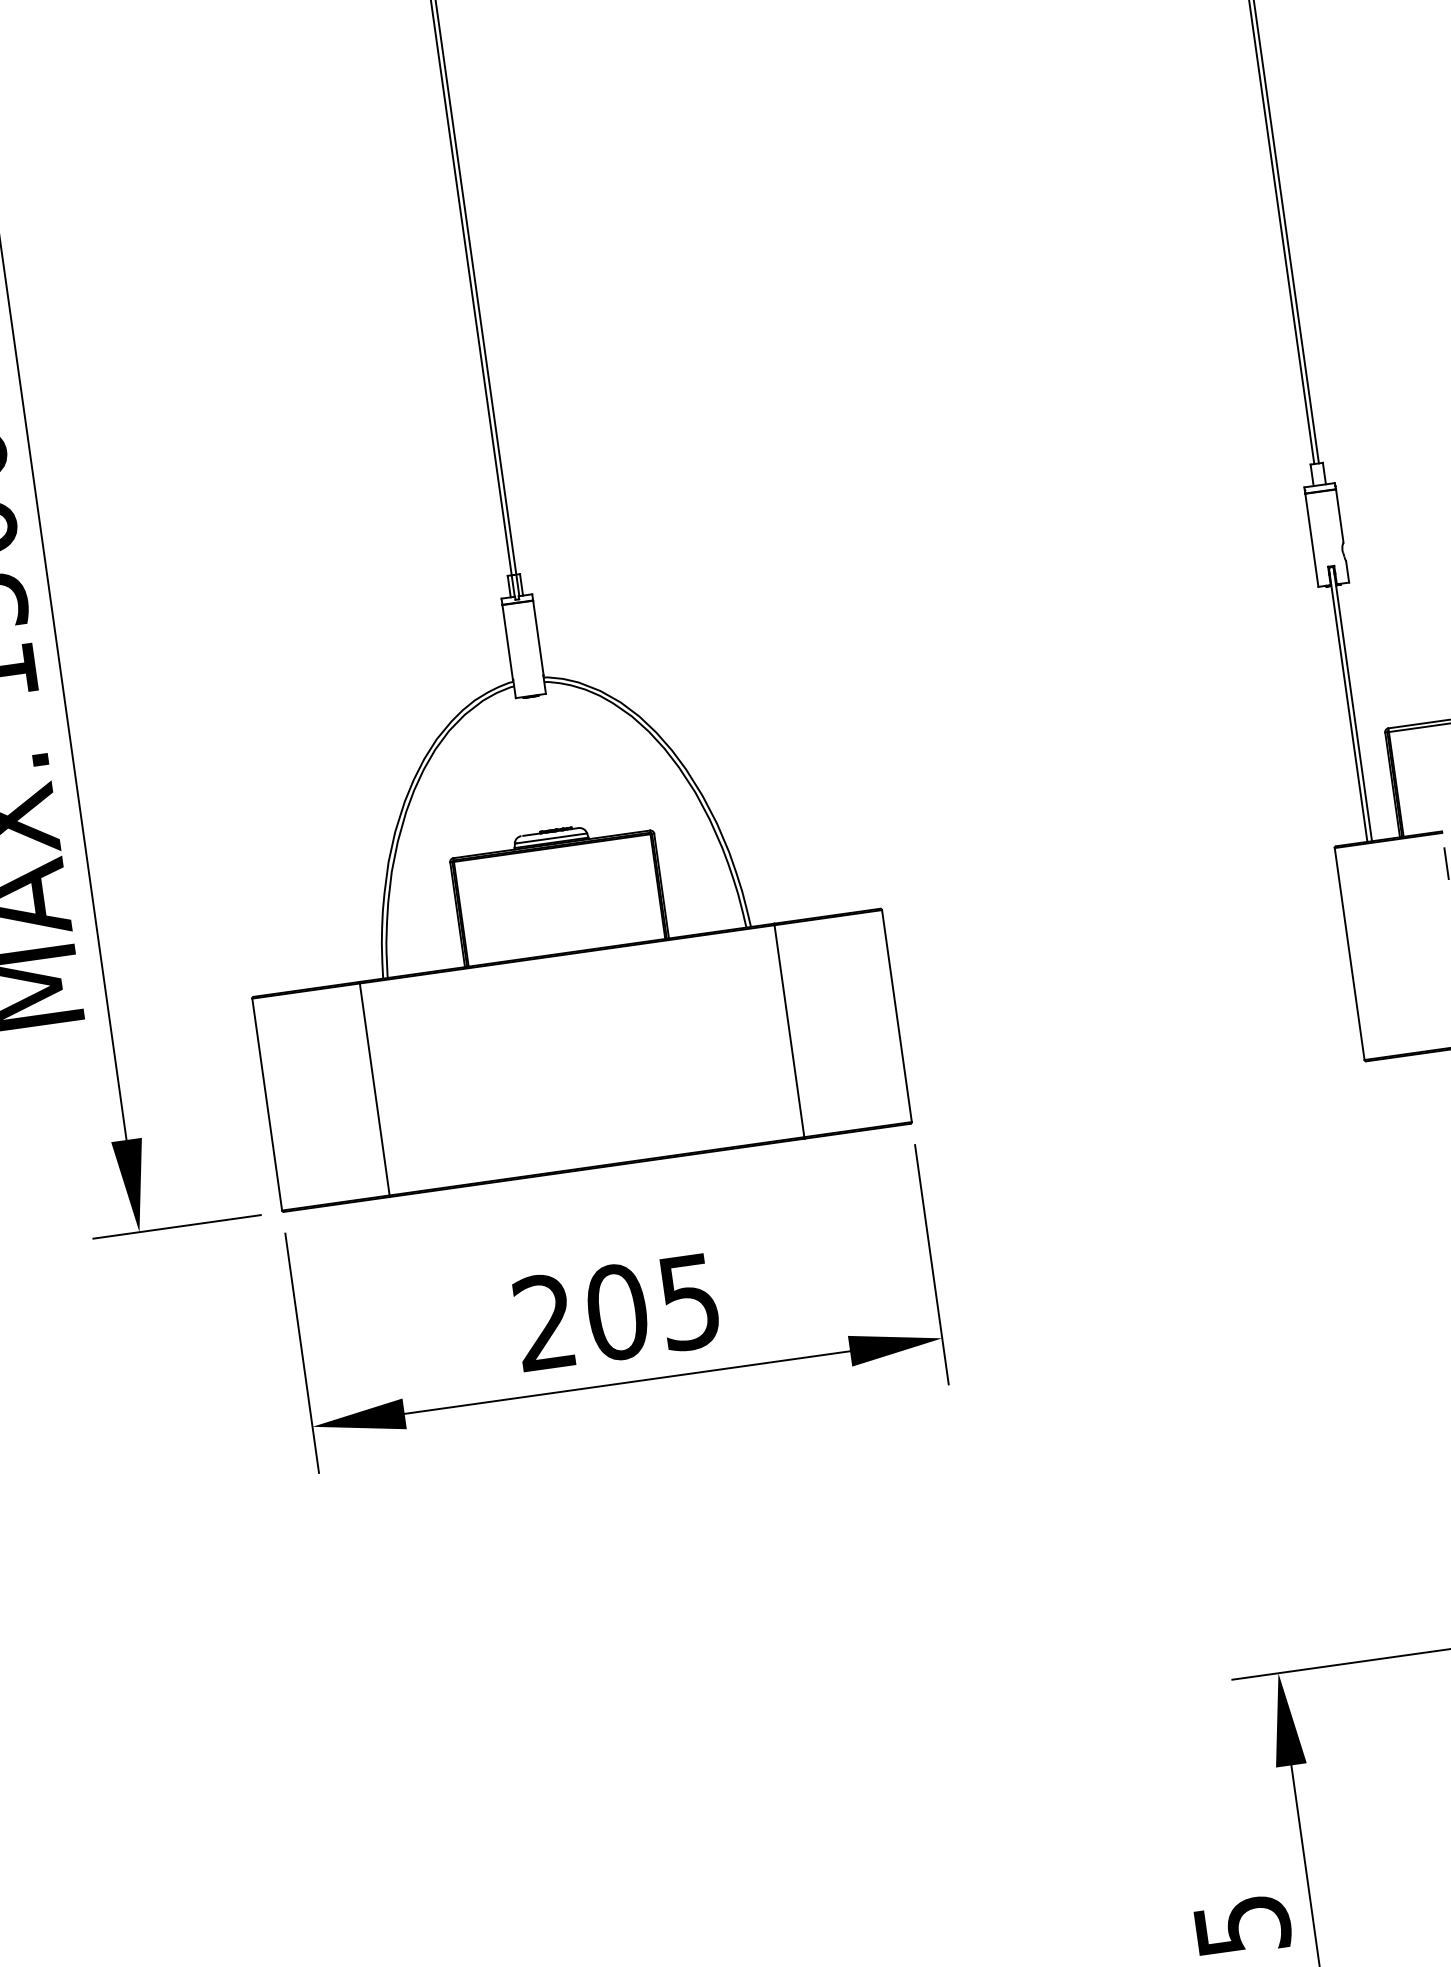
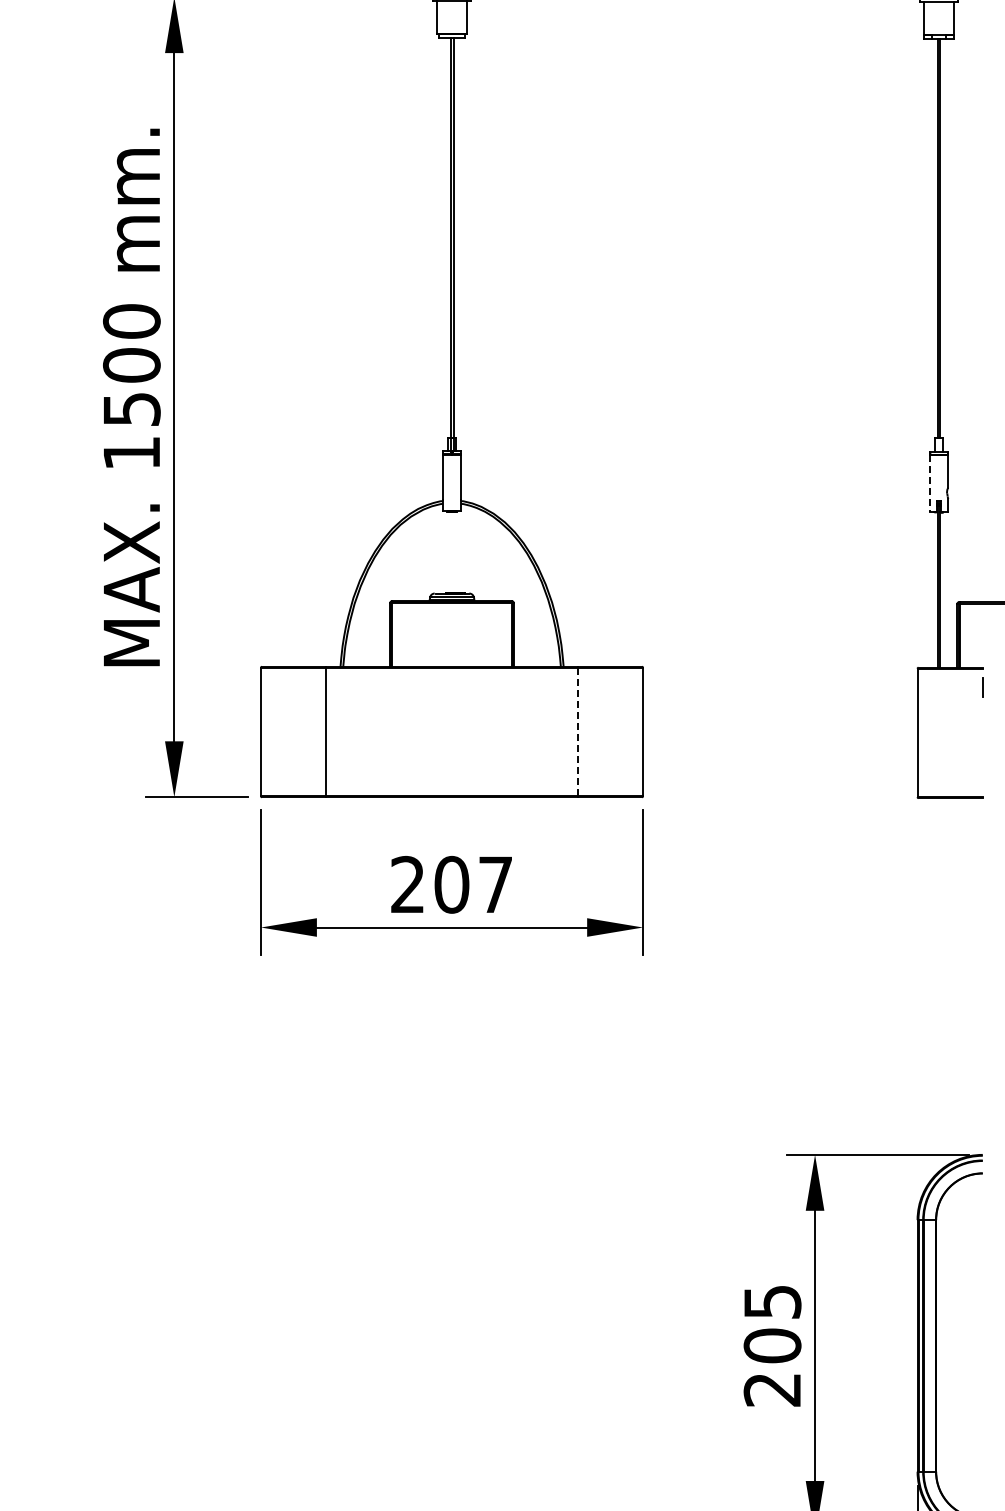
line: (1311, 541) -> (929, 484), solid -> dashed
line: (789, 1032) -> (577, 732), solid -> dashed
text: (689, 1301) -> (495, 884), 205 -> 207

